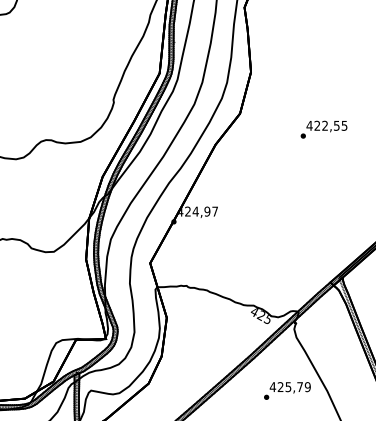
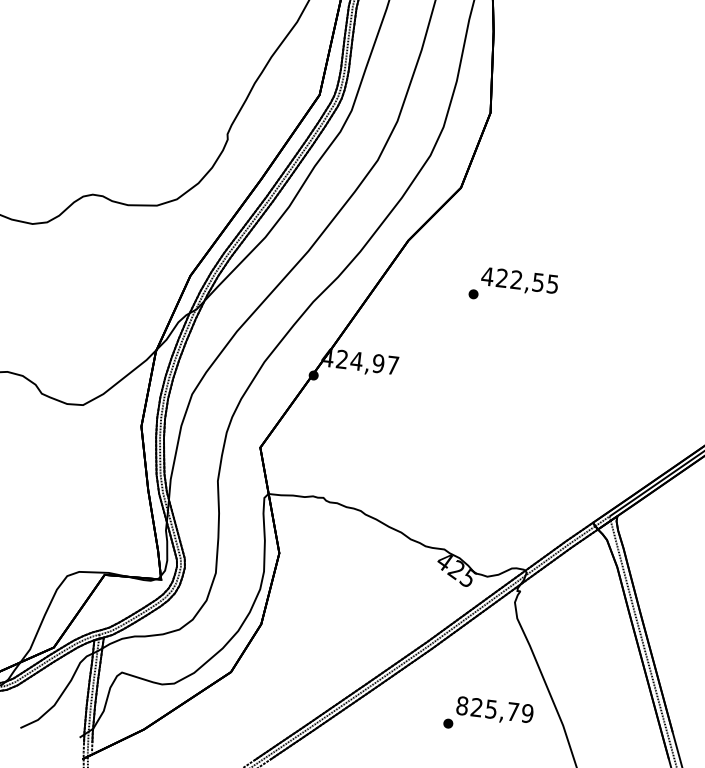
text: (323, 129) -> (512, 286), moved
text: (272, 387) -> (461, 706), 425,79 -> 825,79

